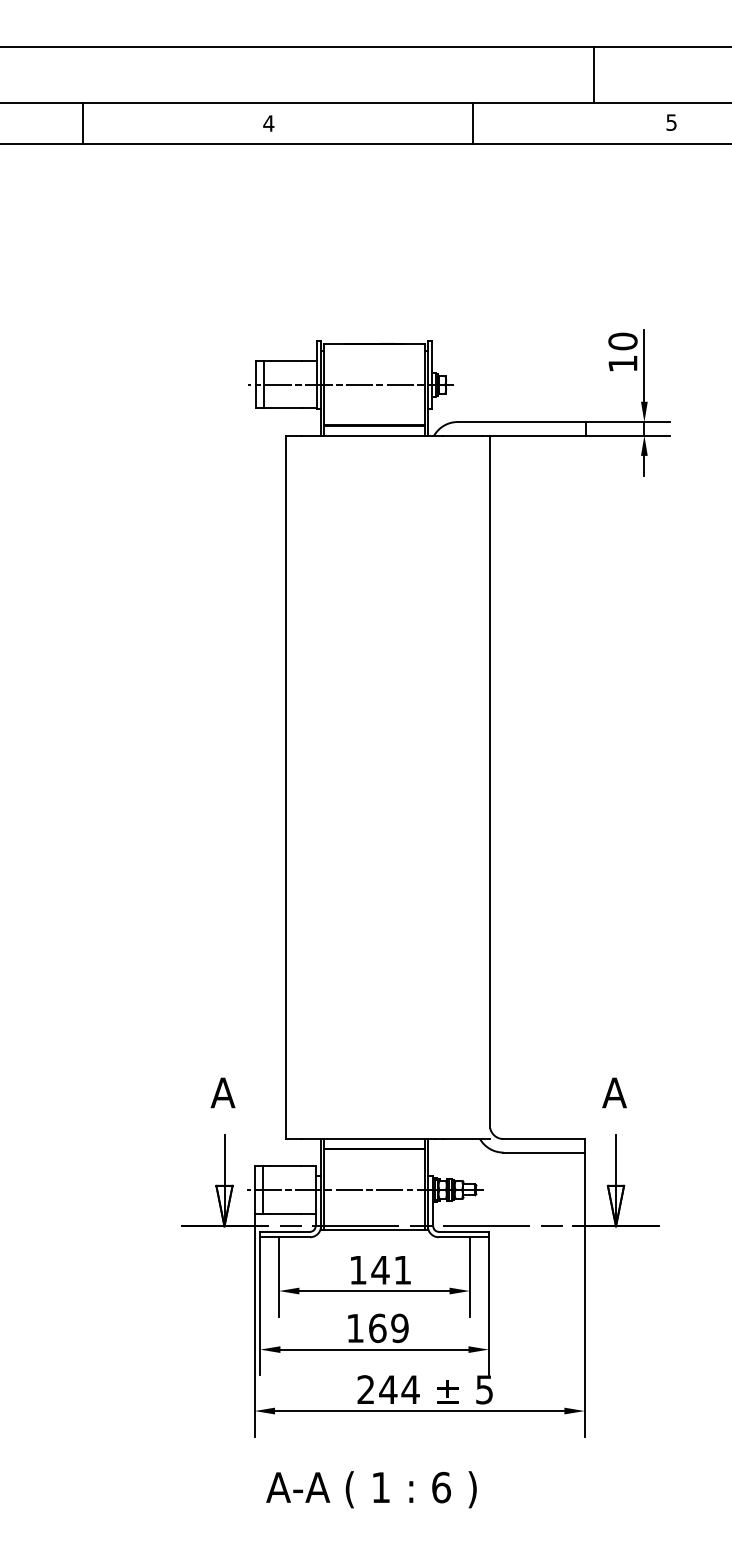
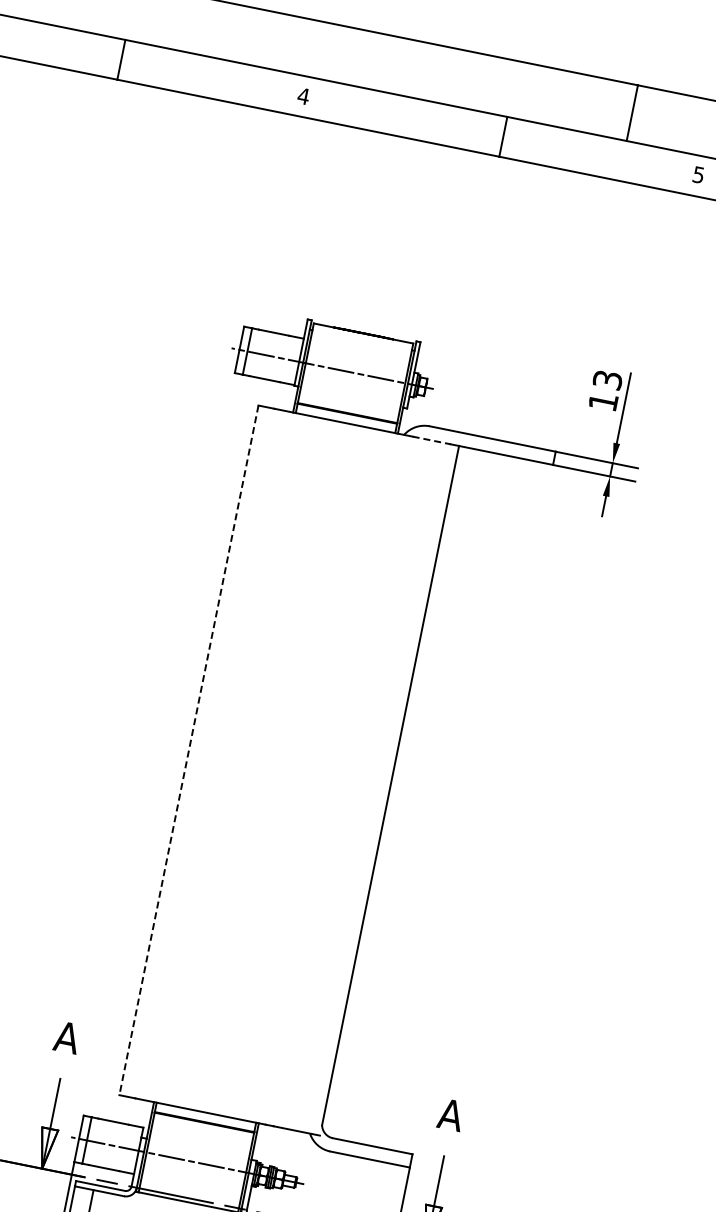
text: (622, 341) -> (607, 379), 10 -> 13
line: (462, 435) -> (431, 440), solid -> dashed
line: (285, 787) -> (188, 750), solid -> dashed

